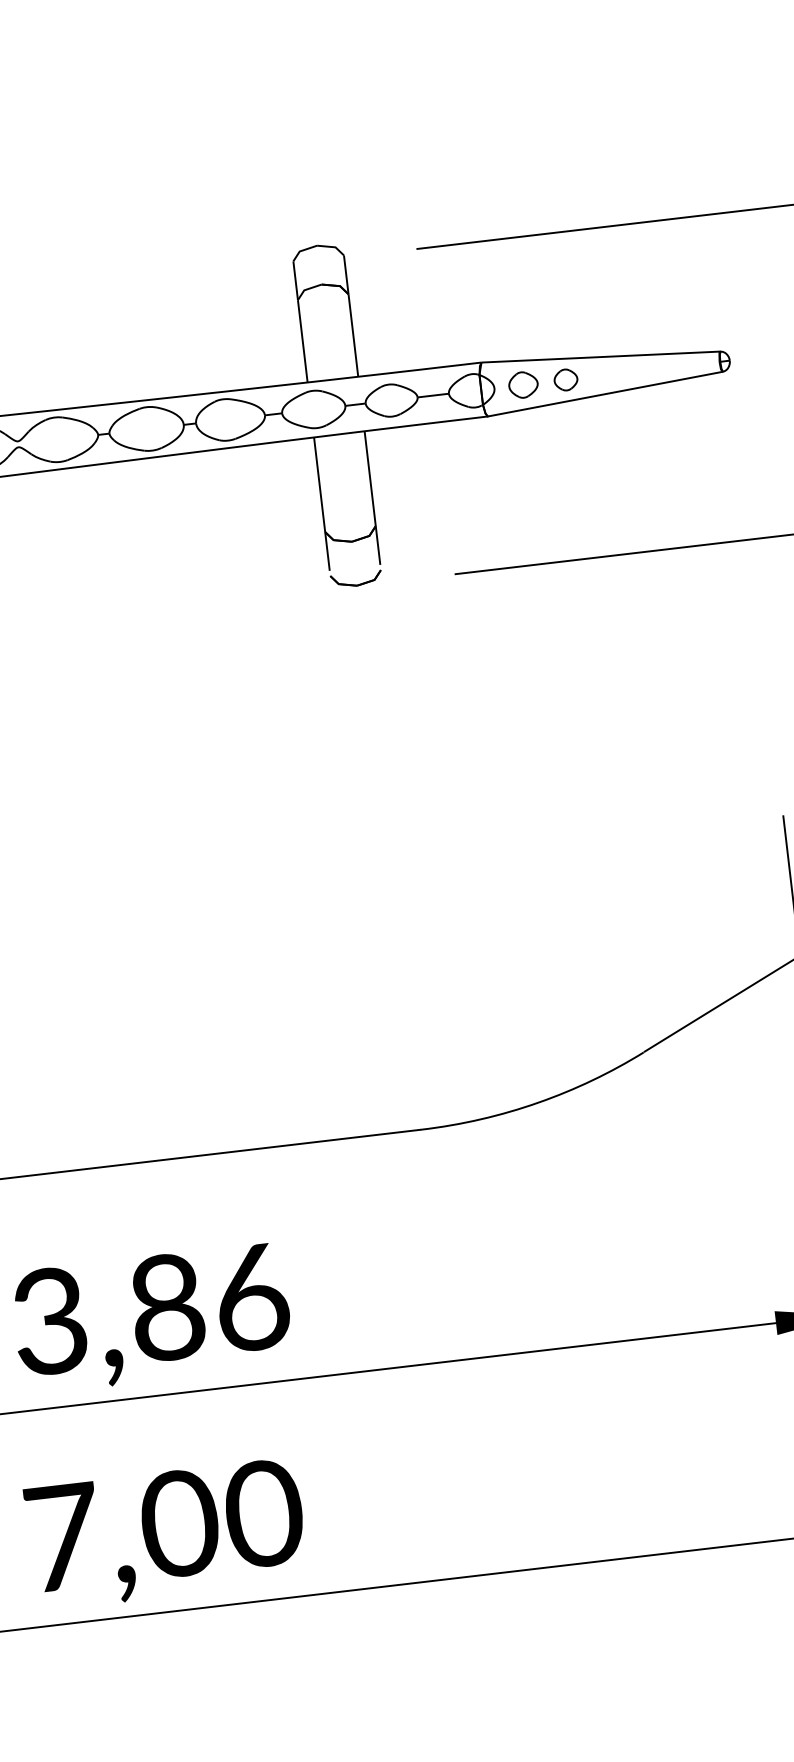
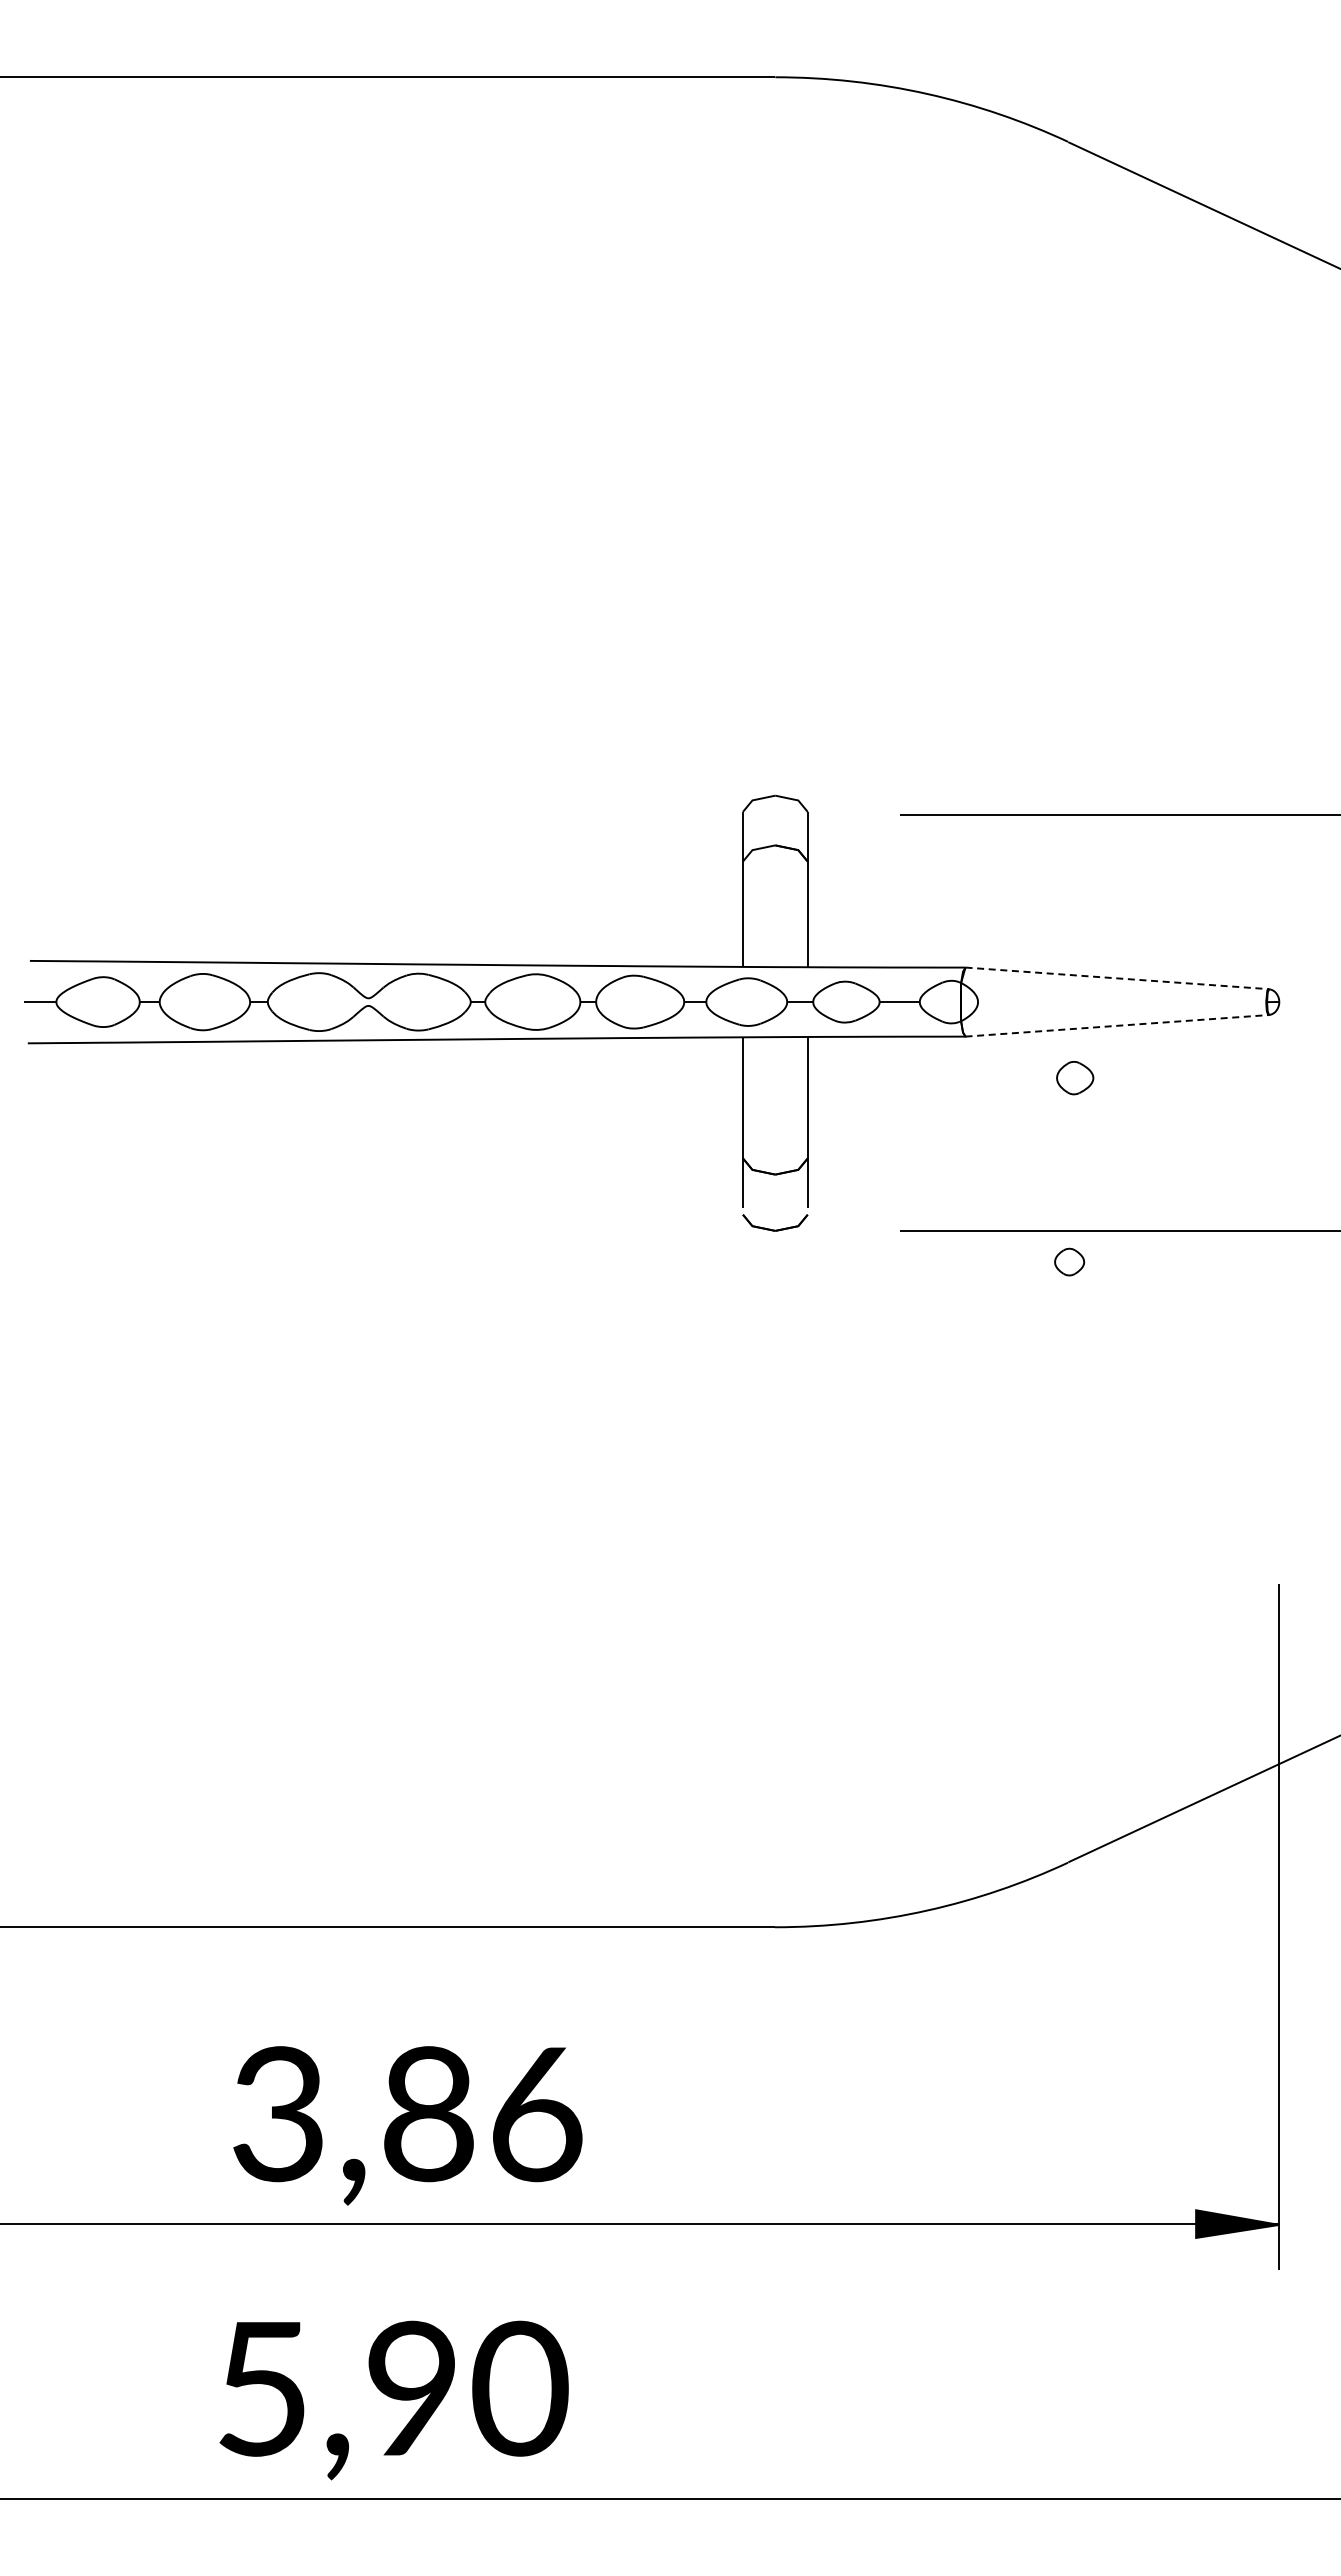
line: (601, 357) -> (1117, 978), solid -> dashed
part: (565, 379) -> (1069, 1261), moved
part: (523, 385) -> (1075, 1078), moved
line: (605, 393) -> (1117, 1025), solid -> dashed
text: (122, 1530) -> (339, 2388), 7,00 -> 5,90

